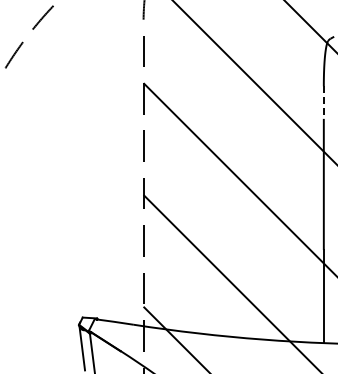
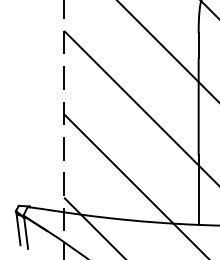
line: (323, 103) -> (198, 46), dashed -> solid

